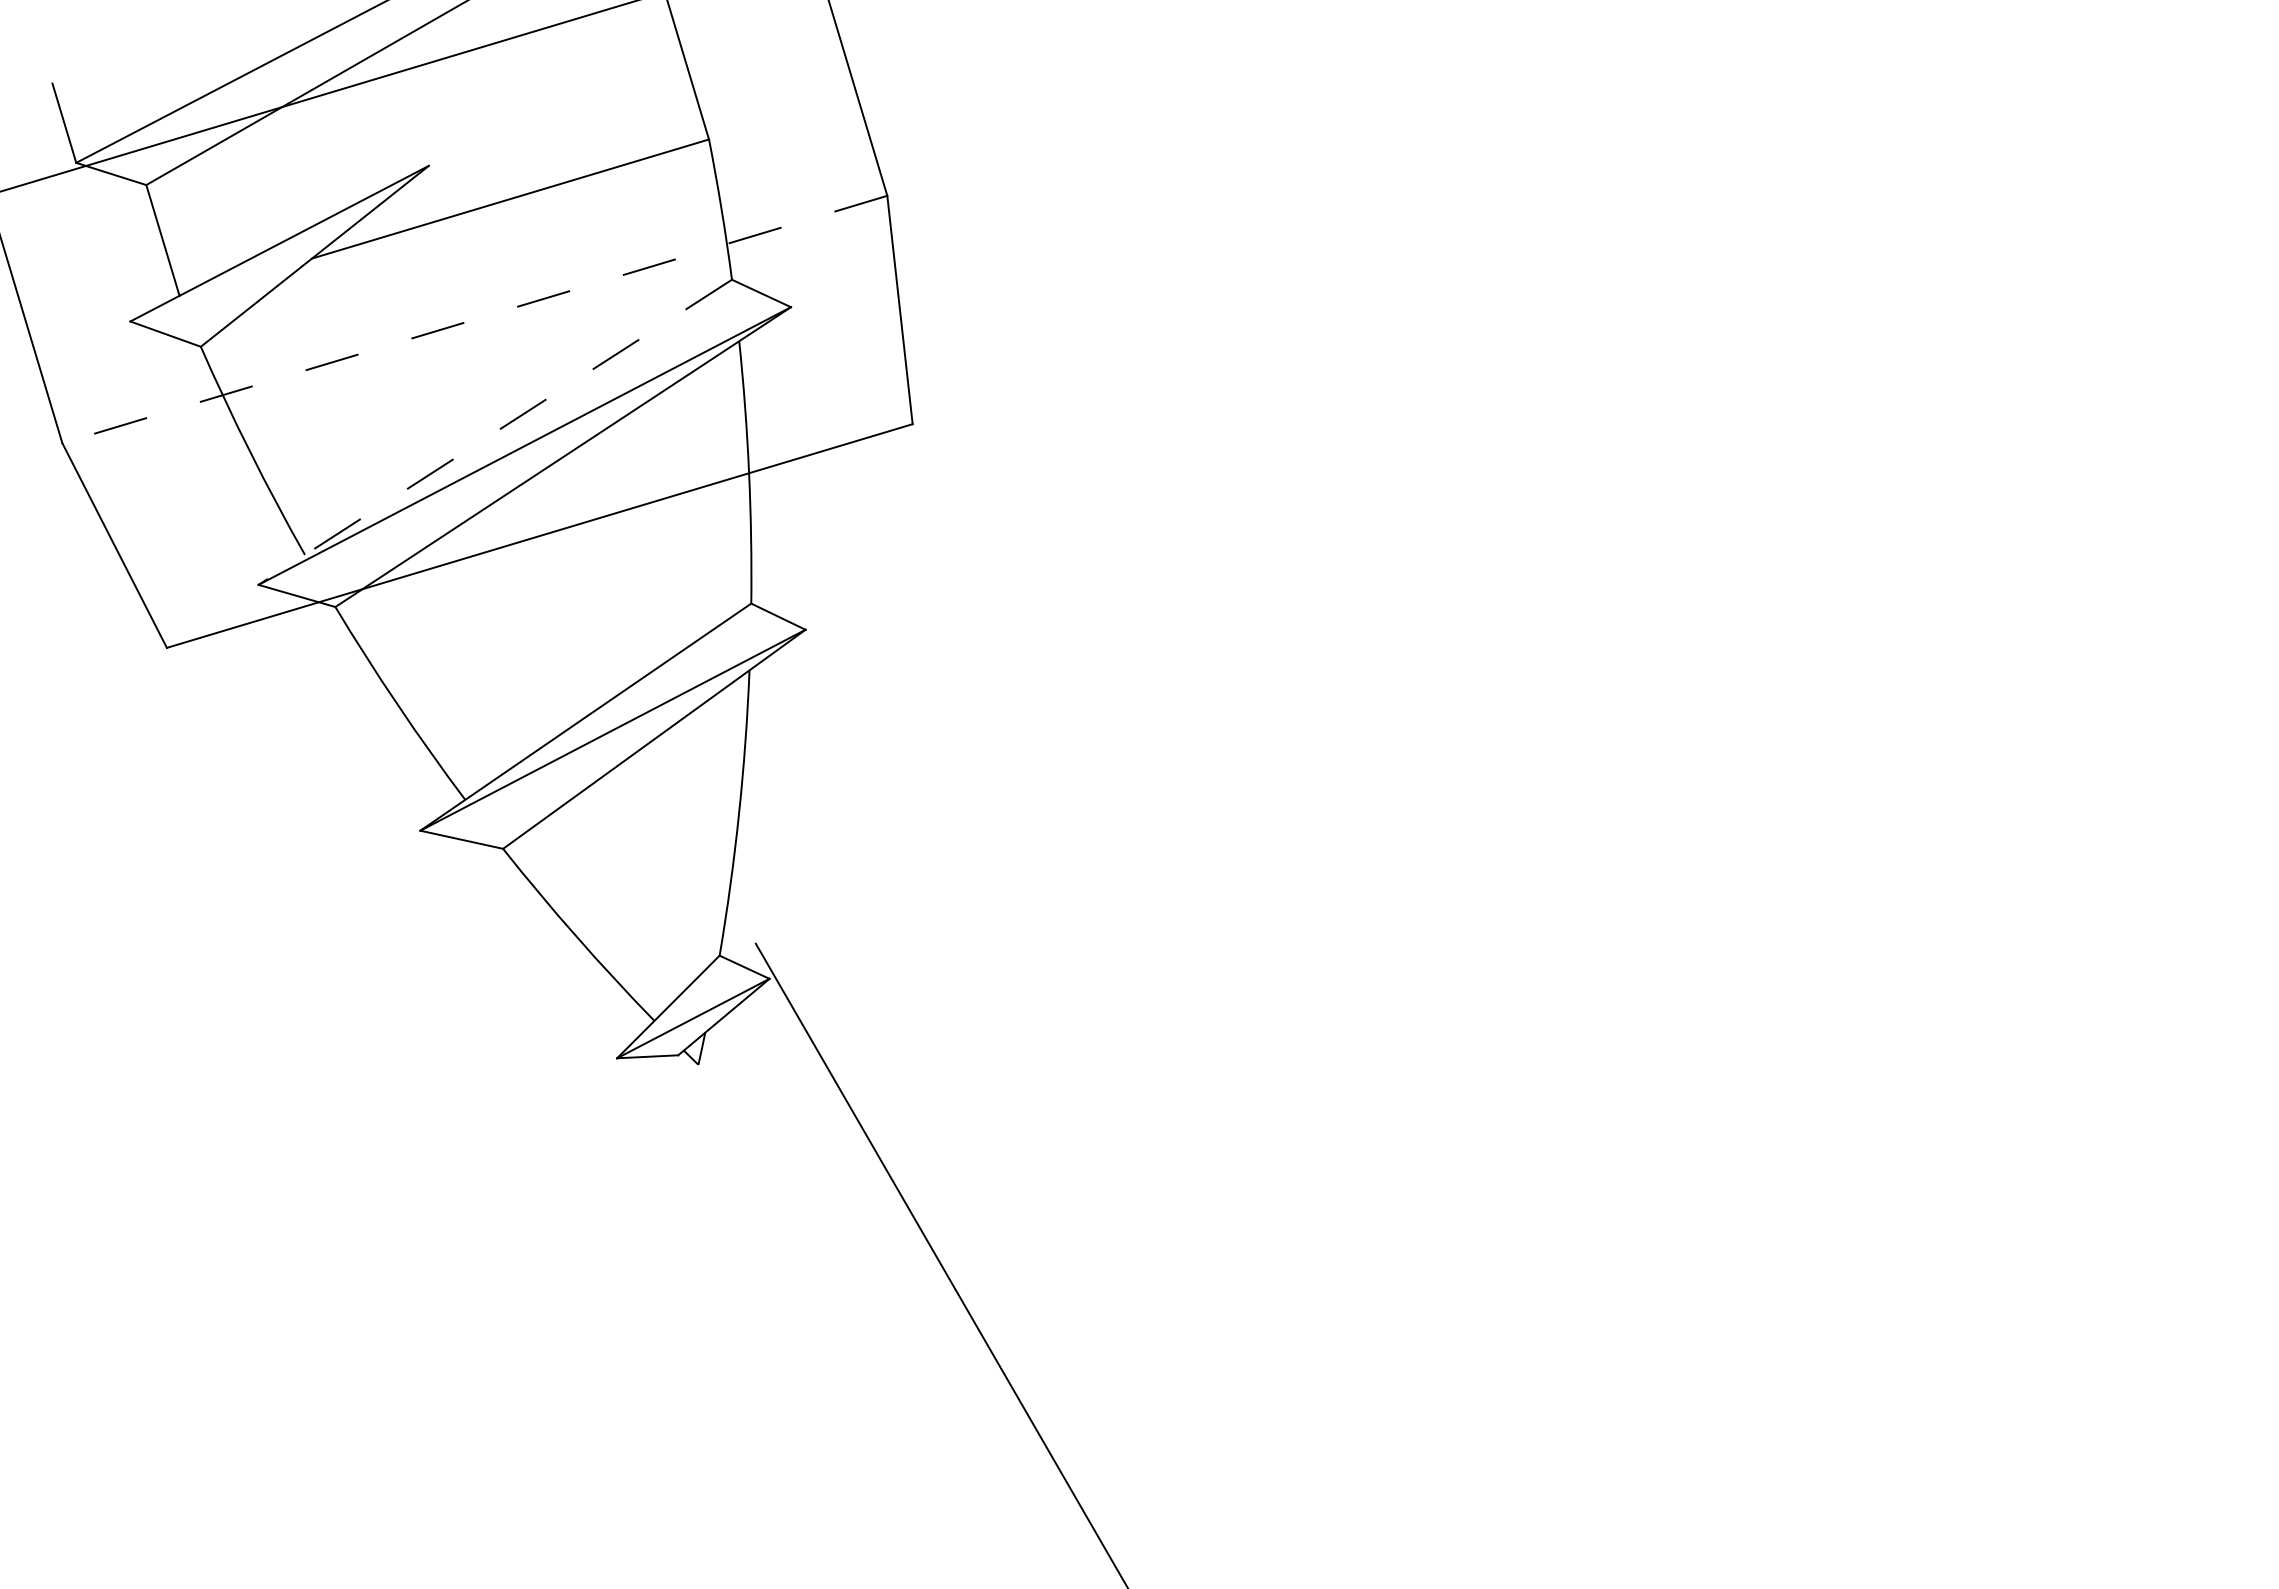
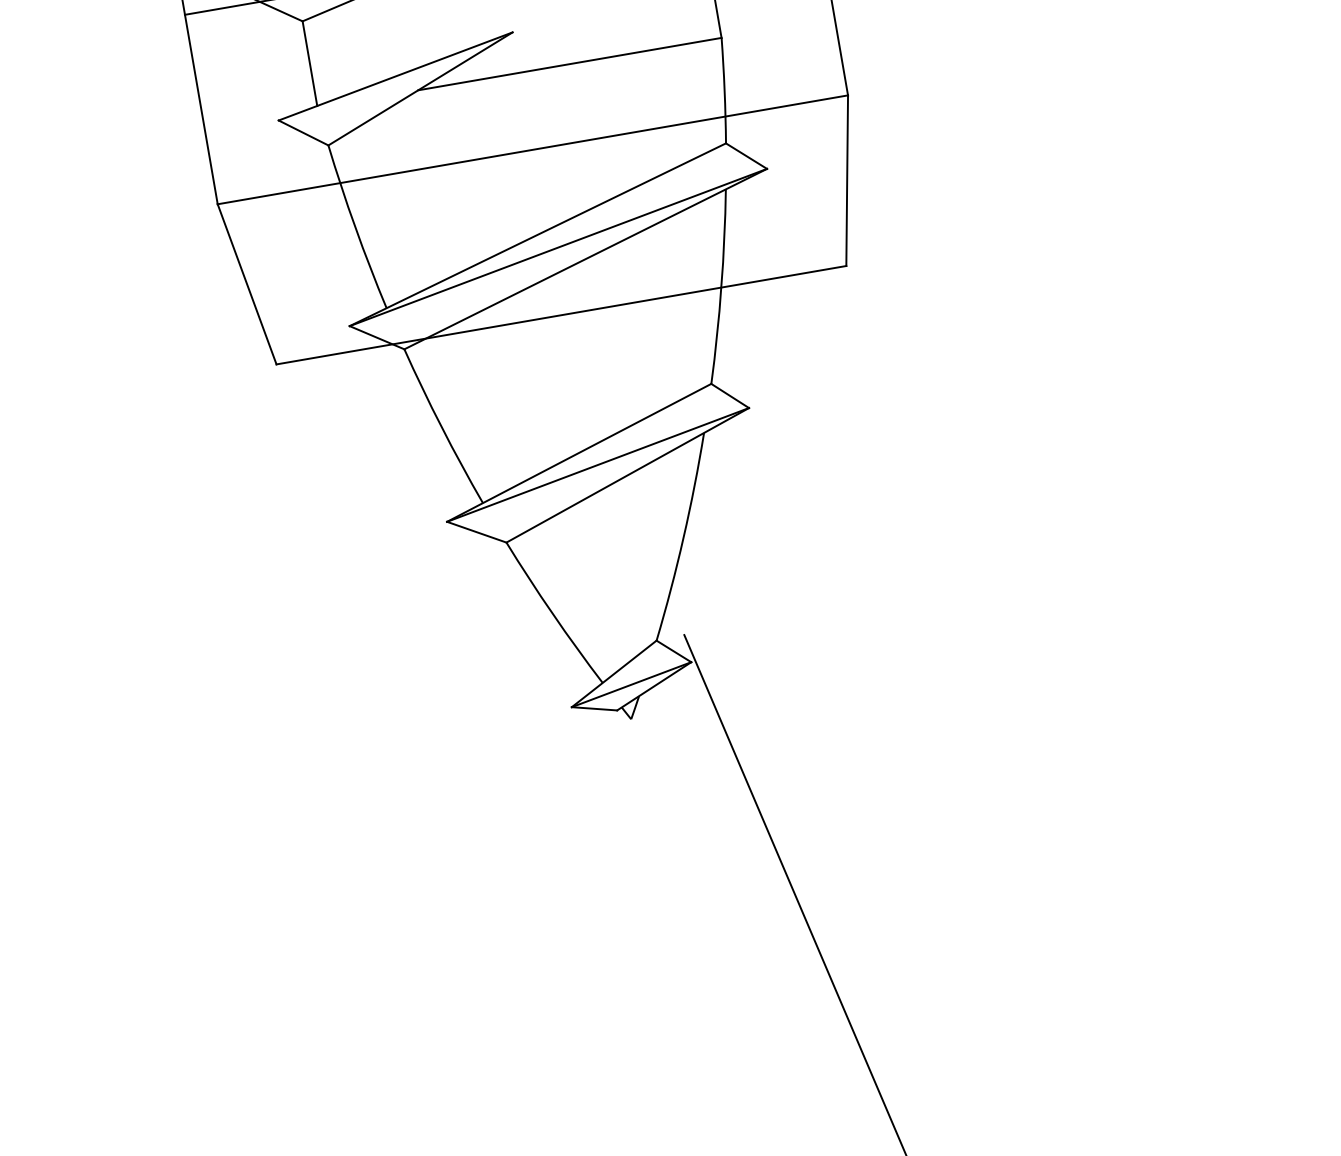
line: (474, 319) -> (532, 149), dashed -> solid
line: (495, 432) -> (538, 234), dashed -> solid

